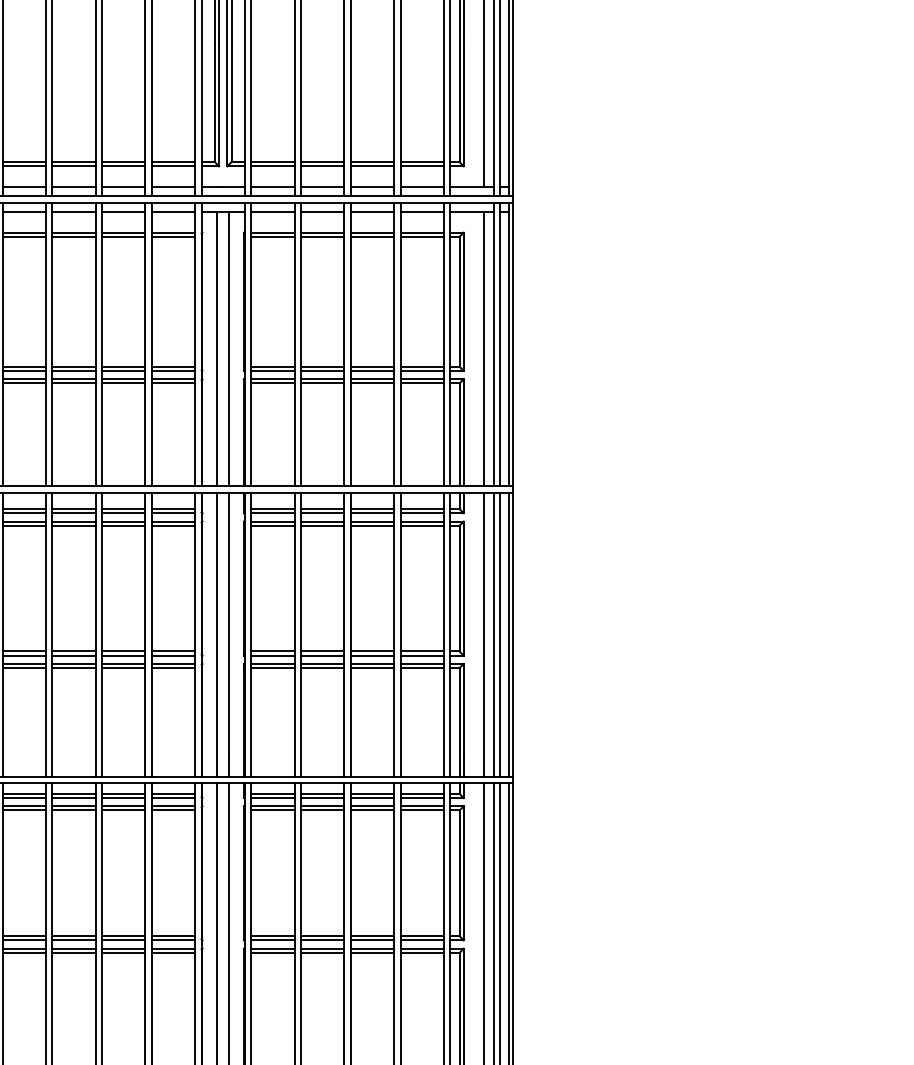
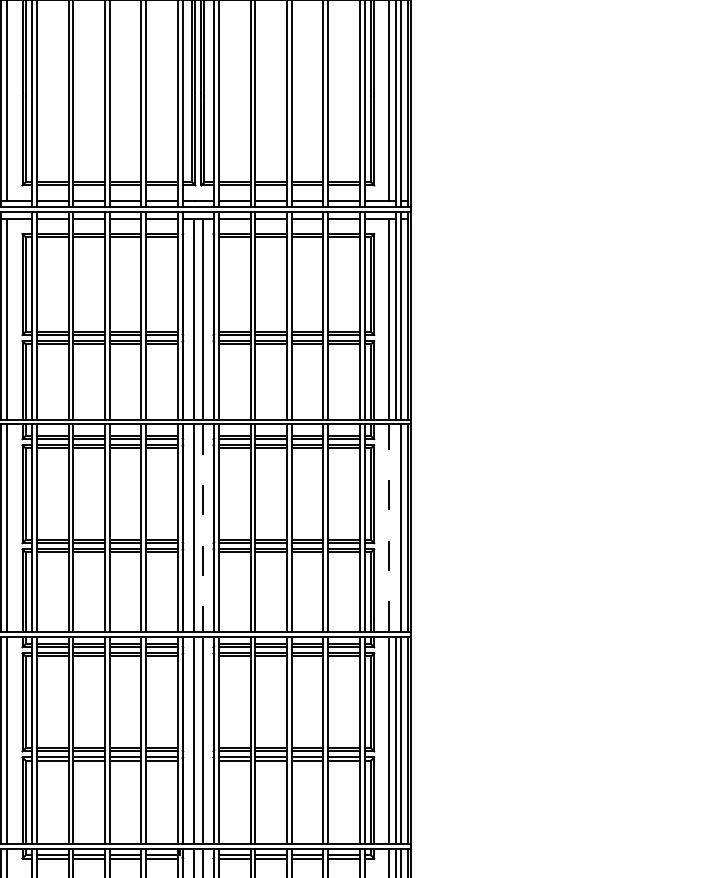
line: (228, 624) -> (202, 520), solid -> dashed
line: (494, 634) -> (396, 527), removed
line: (484, 635) -> (389, 528), solid -> dashed

